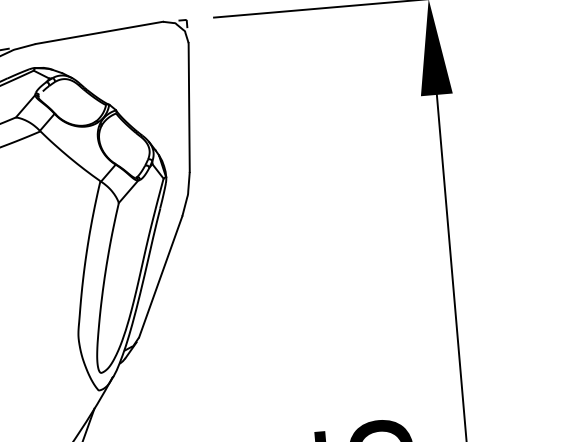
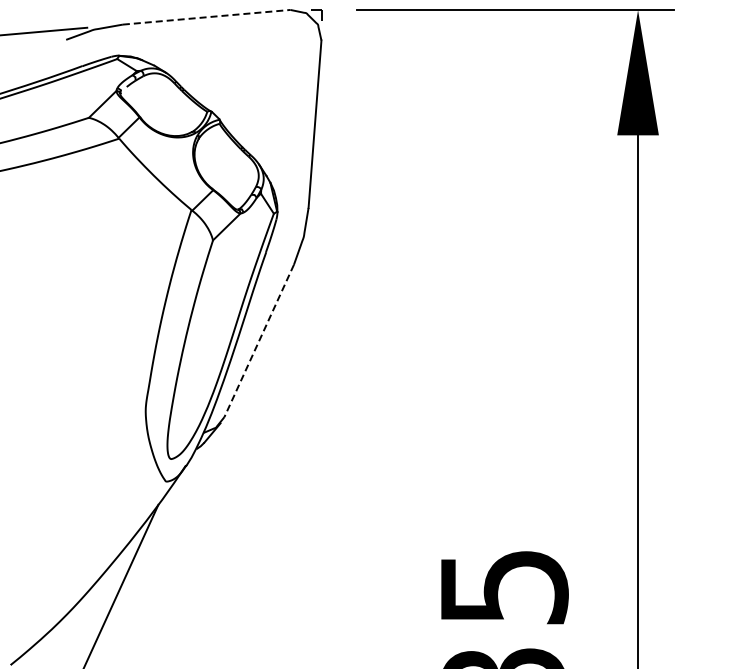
line: (100, 33) -> (207, 17), solid -> dashed
line: (160, 276) -> (259, 340), solid -> dashed

